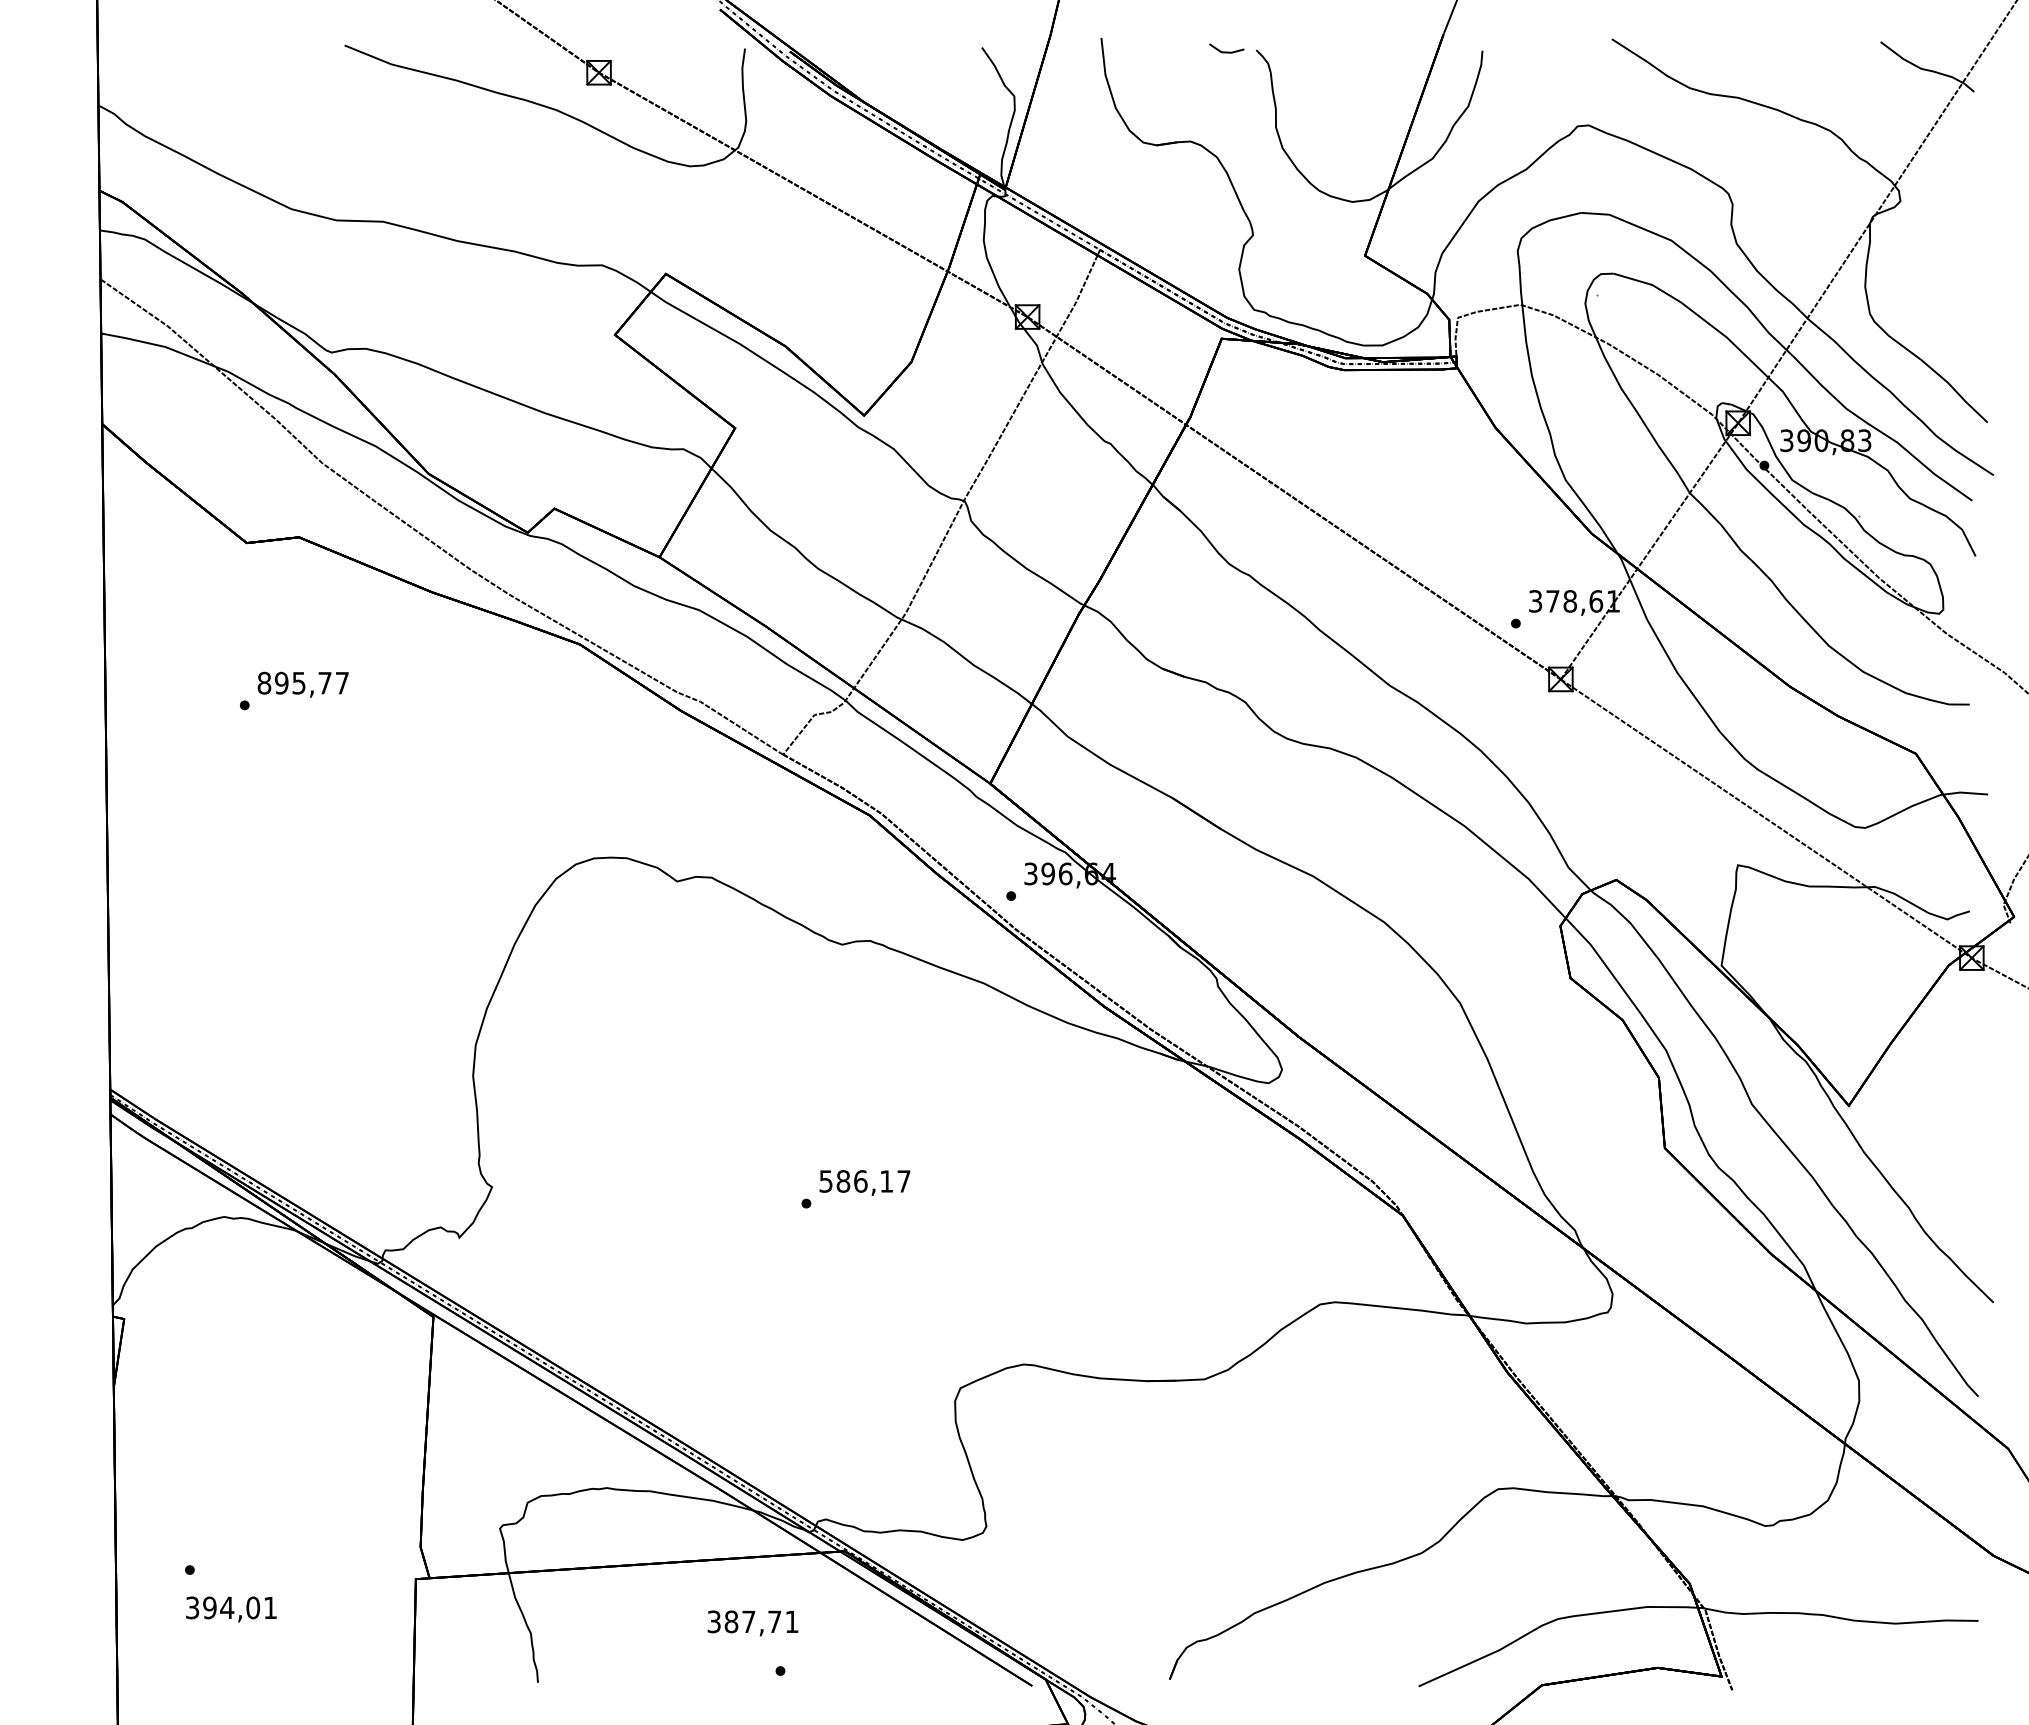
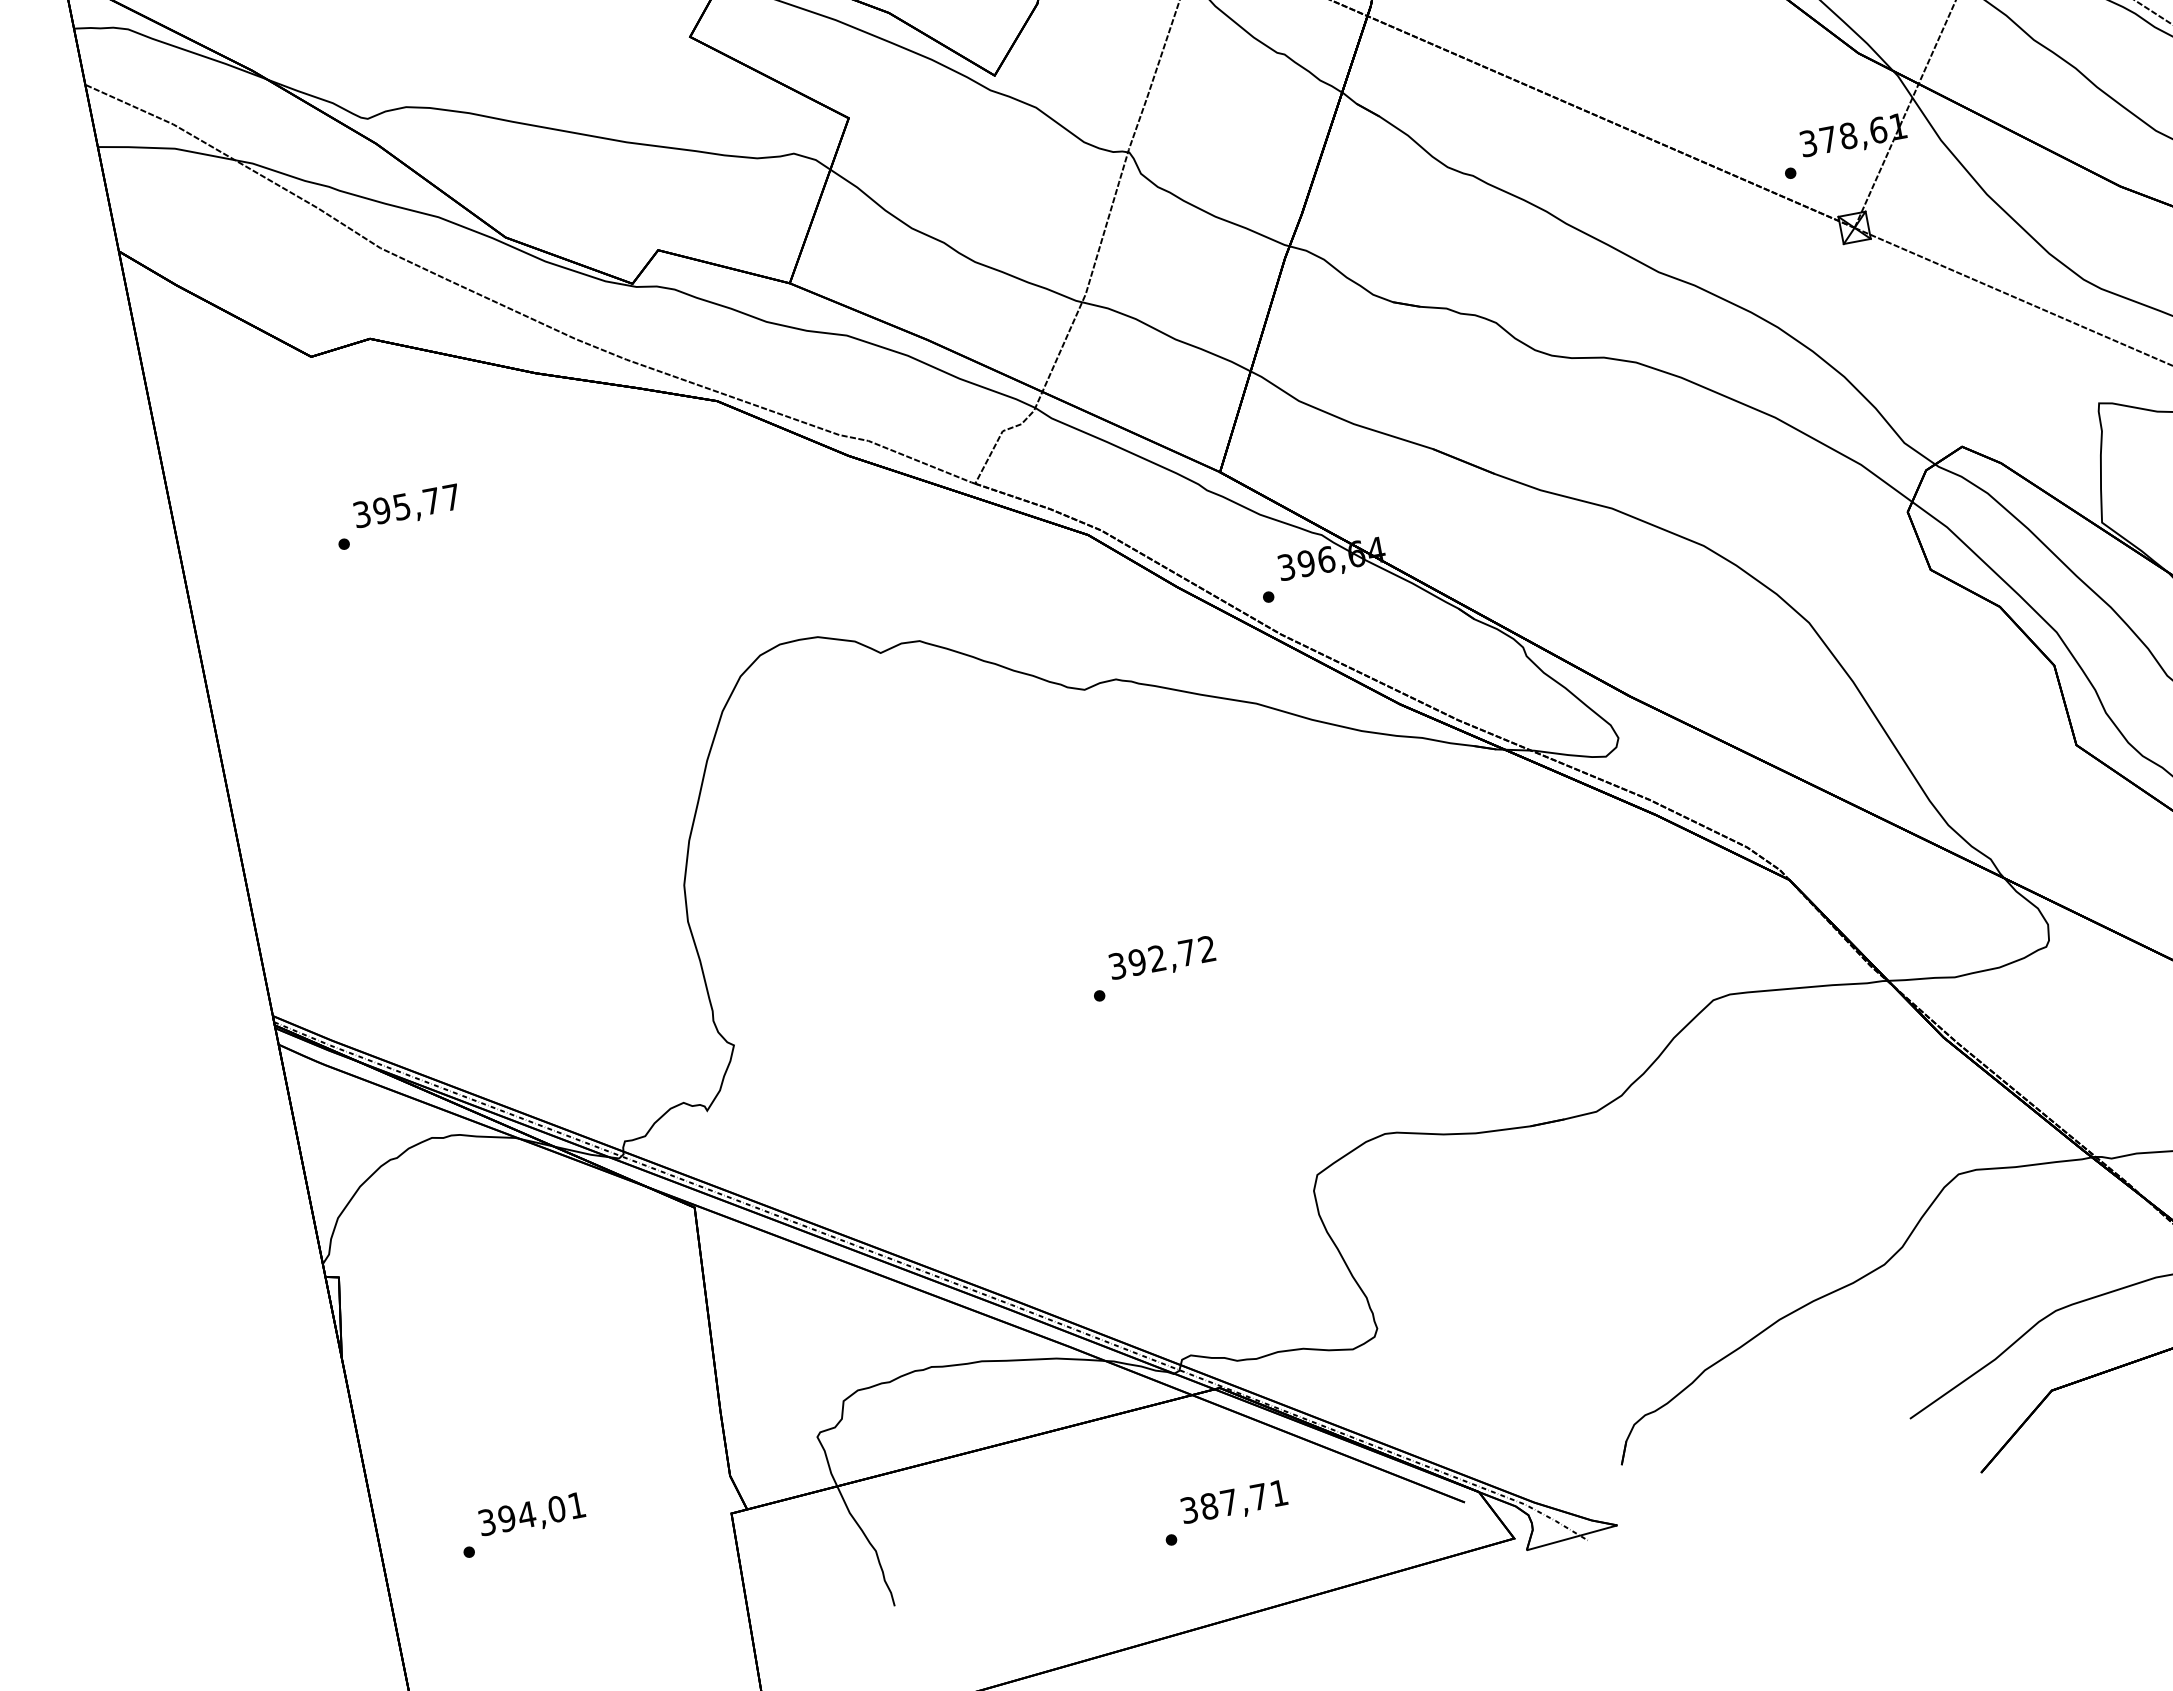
text: (264, 682) -> (361, 513), 895,77 -> 395,77
text: (865, 1181) -> (1162, 957), 586,17 -> 392,72
text: (231, 1609) -> (532, 1515), moved
text: (752, 1623) -> (1233, 1503), moved

